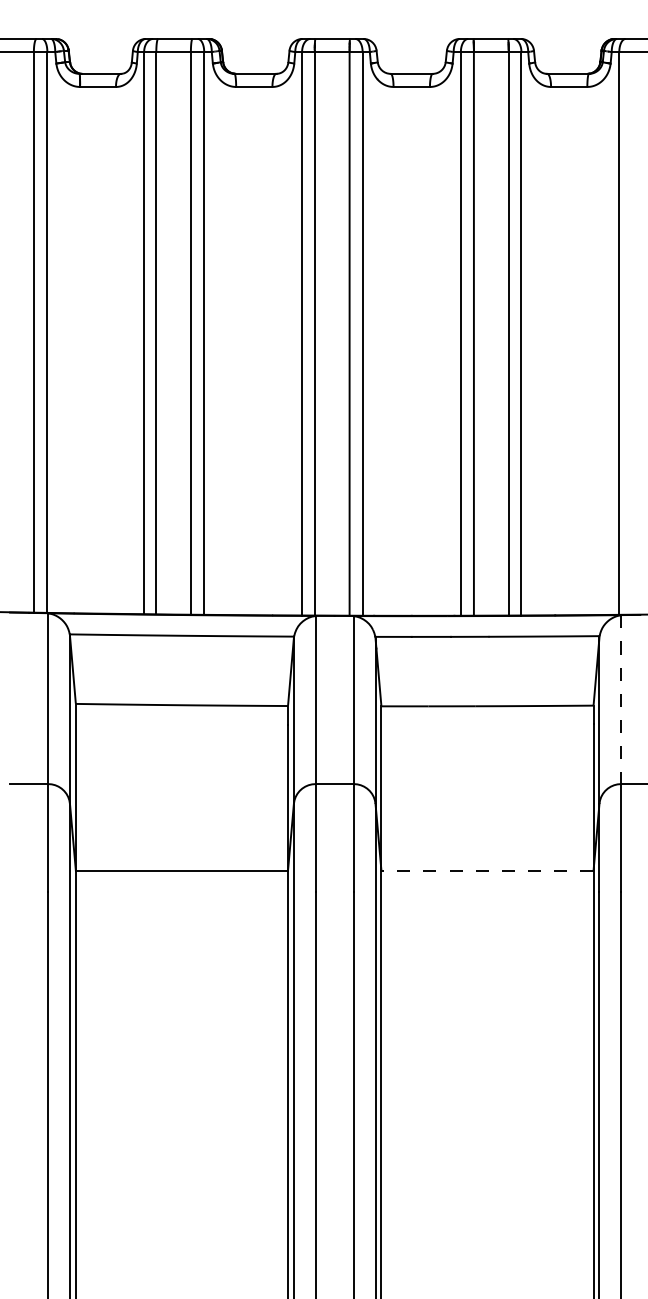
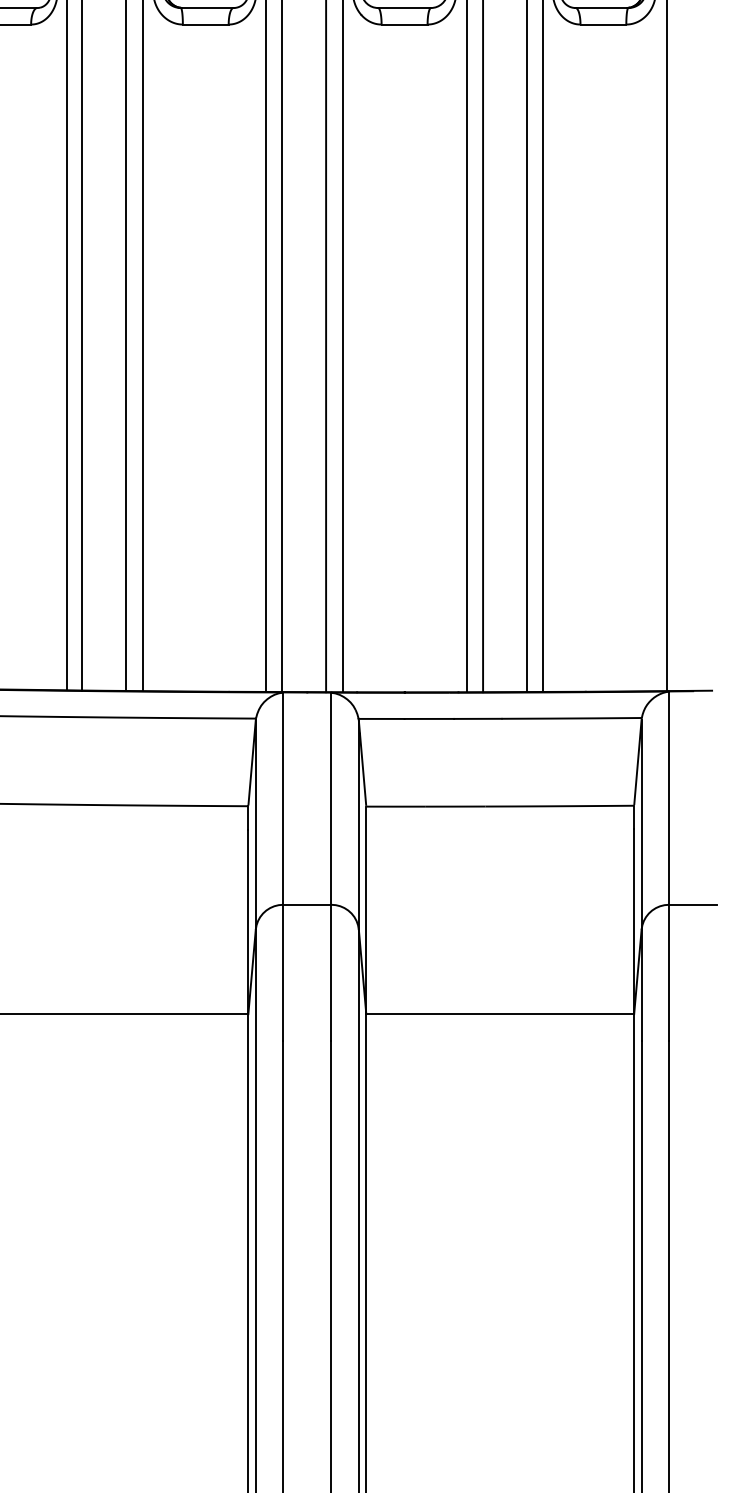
line: (621, 700) -> (669, 799), dashed -> solid
line: (487, 870) -> (500, 1013), dashed -> solid

